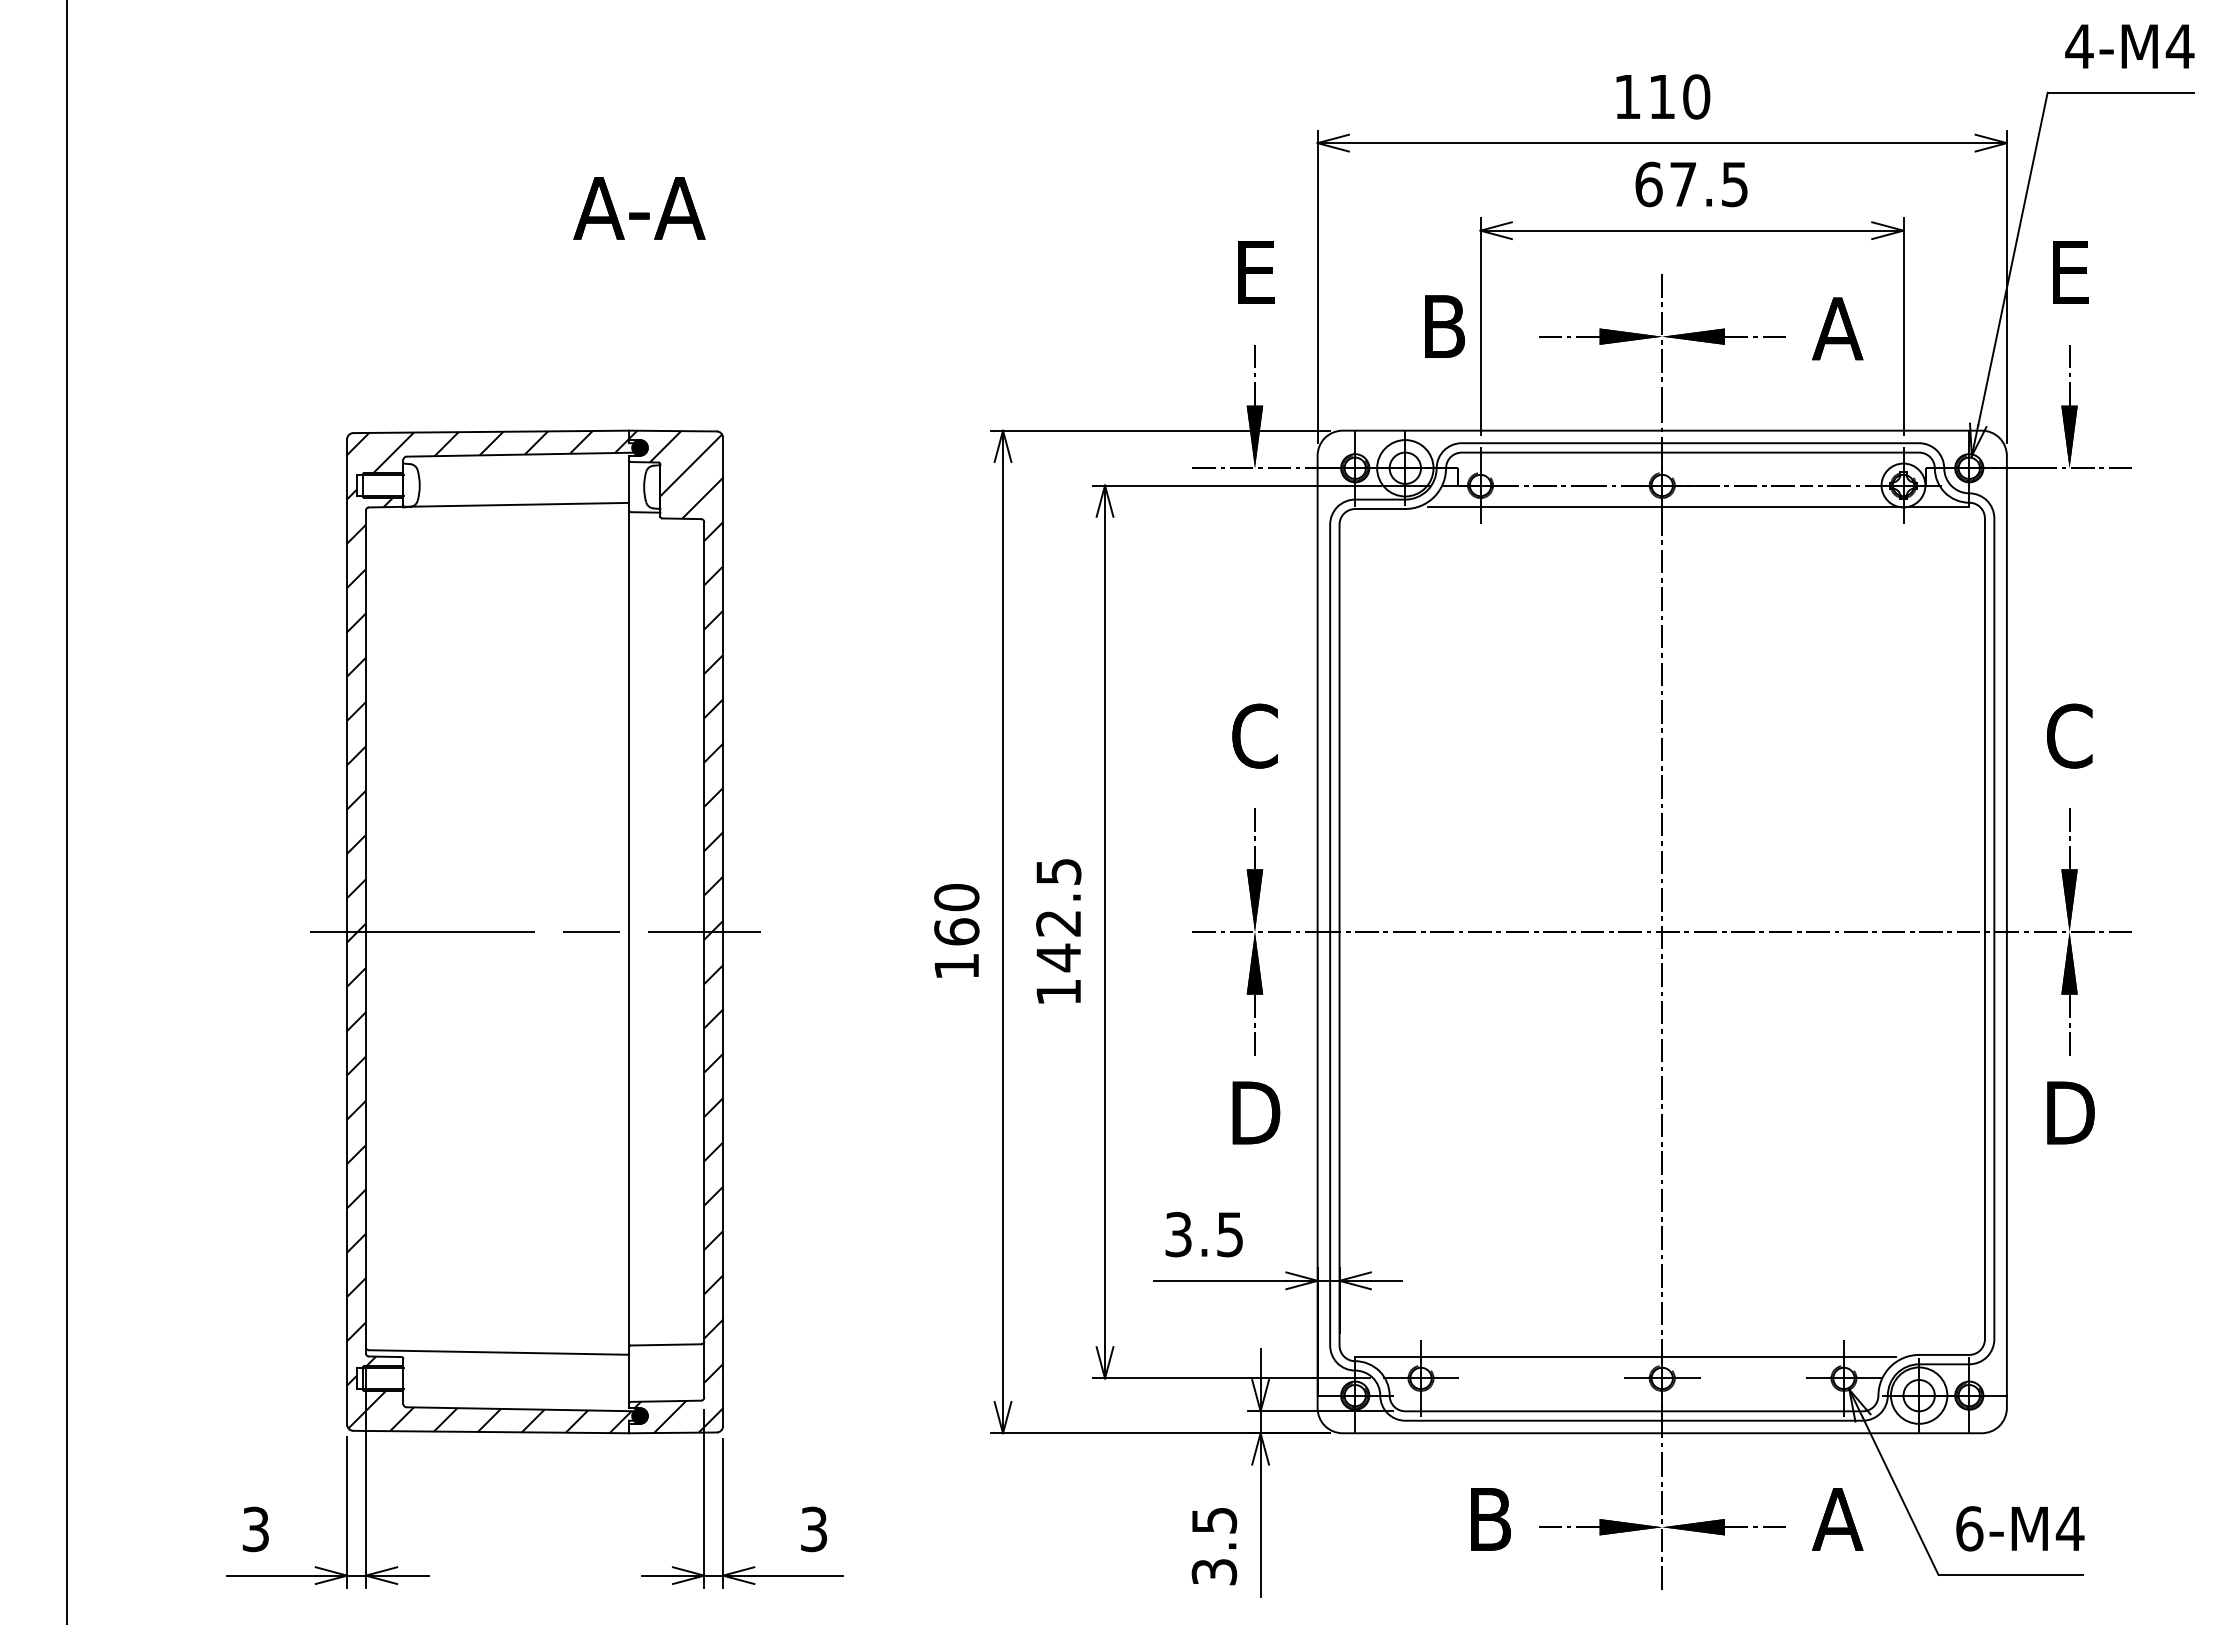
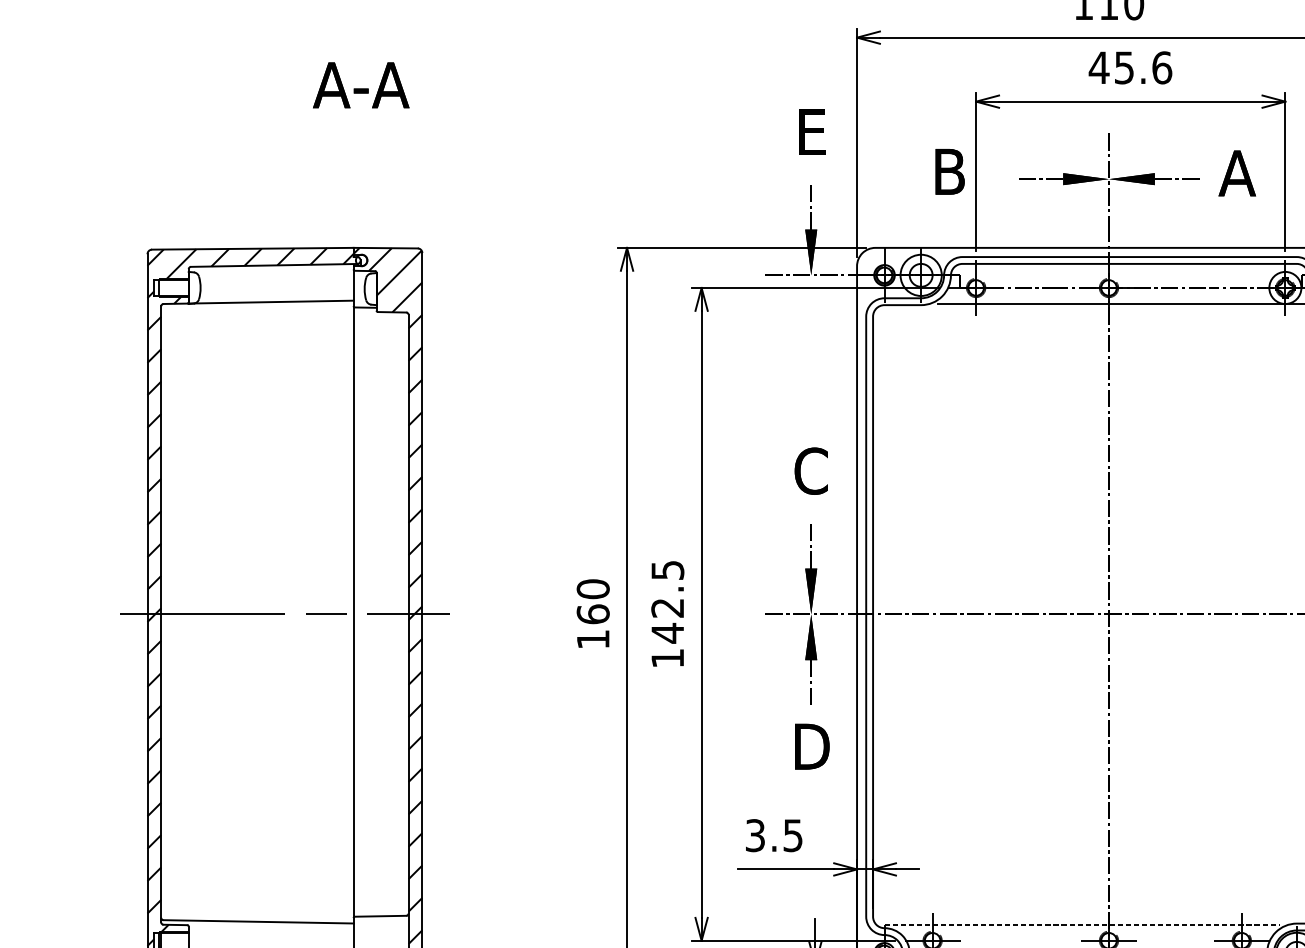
text: (1691, 184) -> (1130, 67), 67.5 -> 45.6
fill: (639, 447) -> (361, 260), removed
line: (1625, 1357) -> (1082, 925), solid -> dashed

